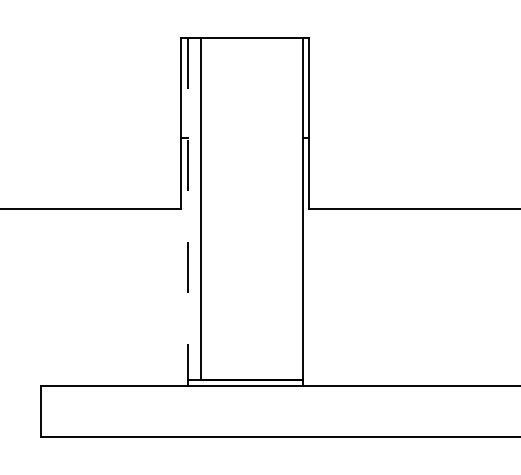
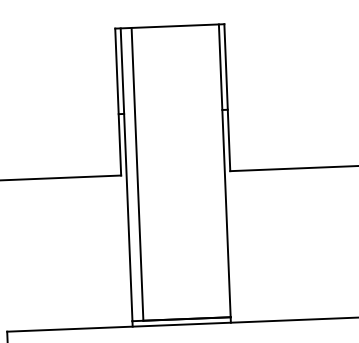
line: (187, 208) -> (126, 174), dashed -> solid

